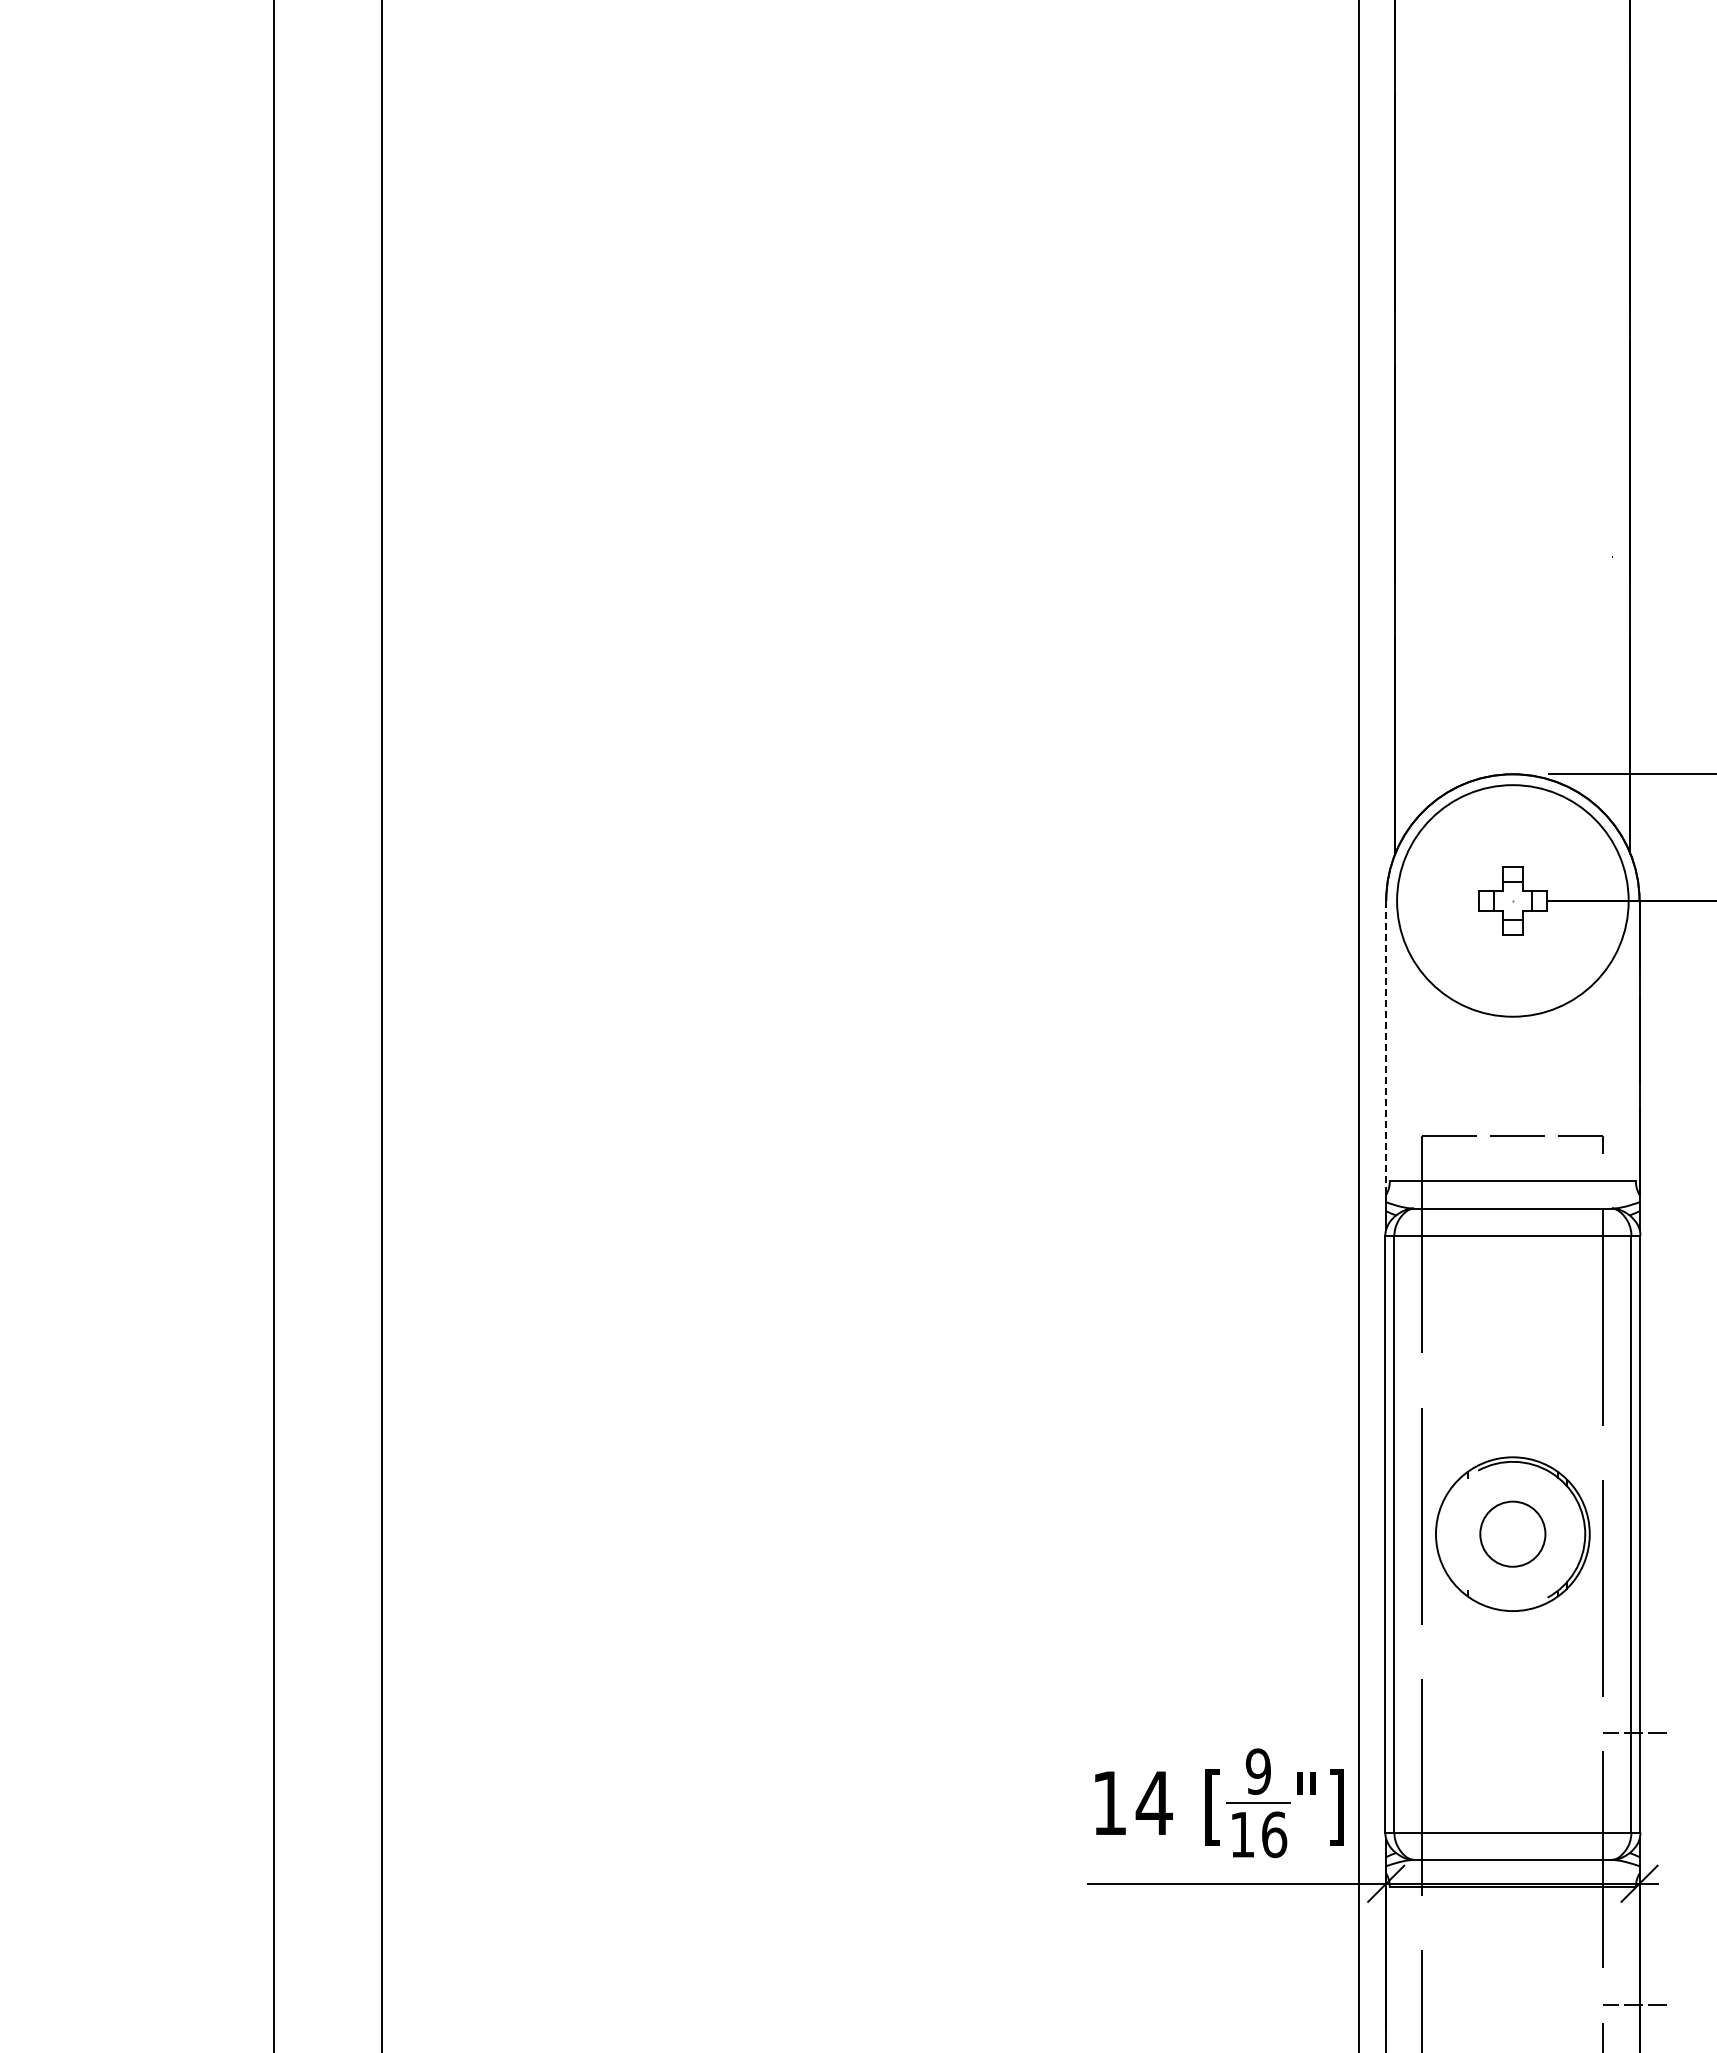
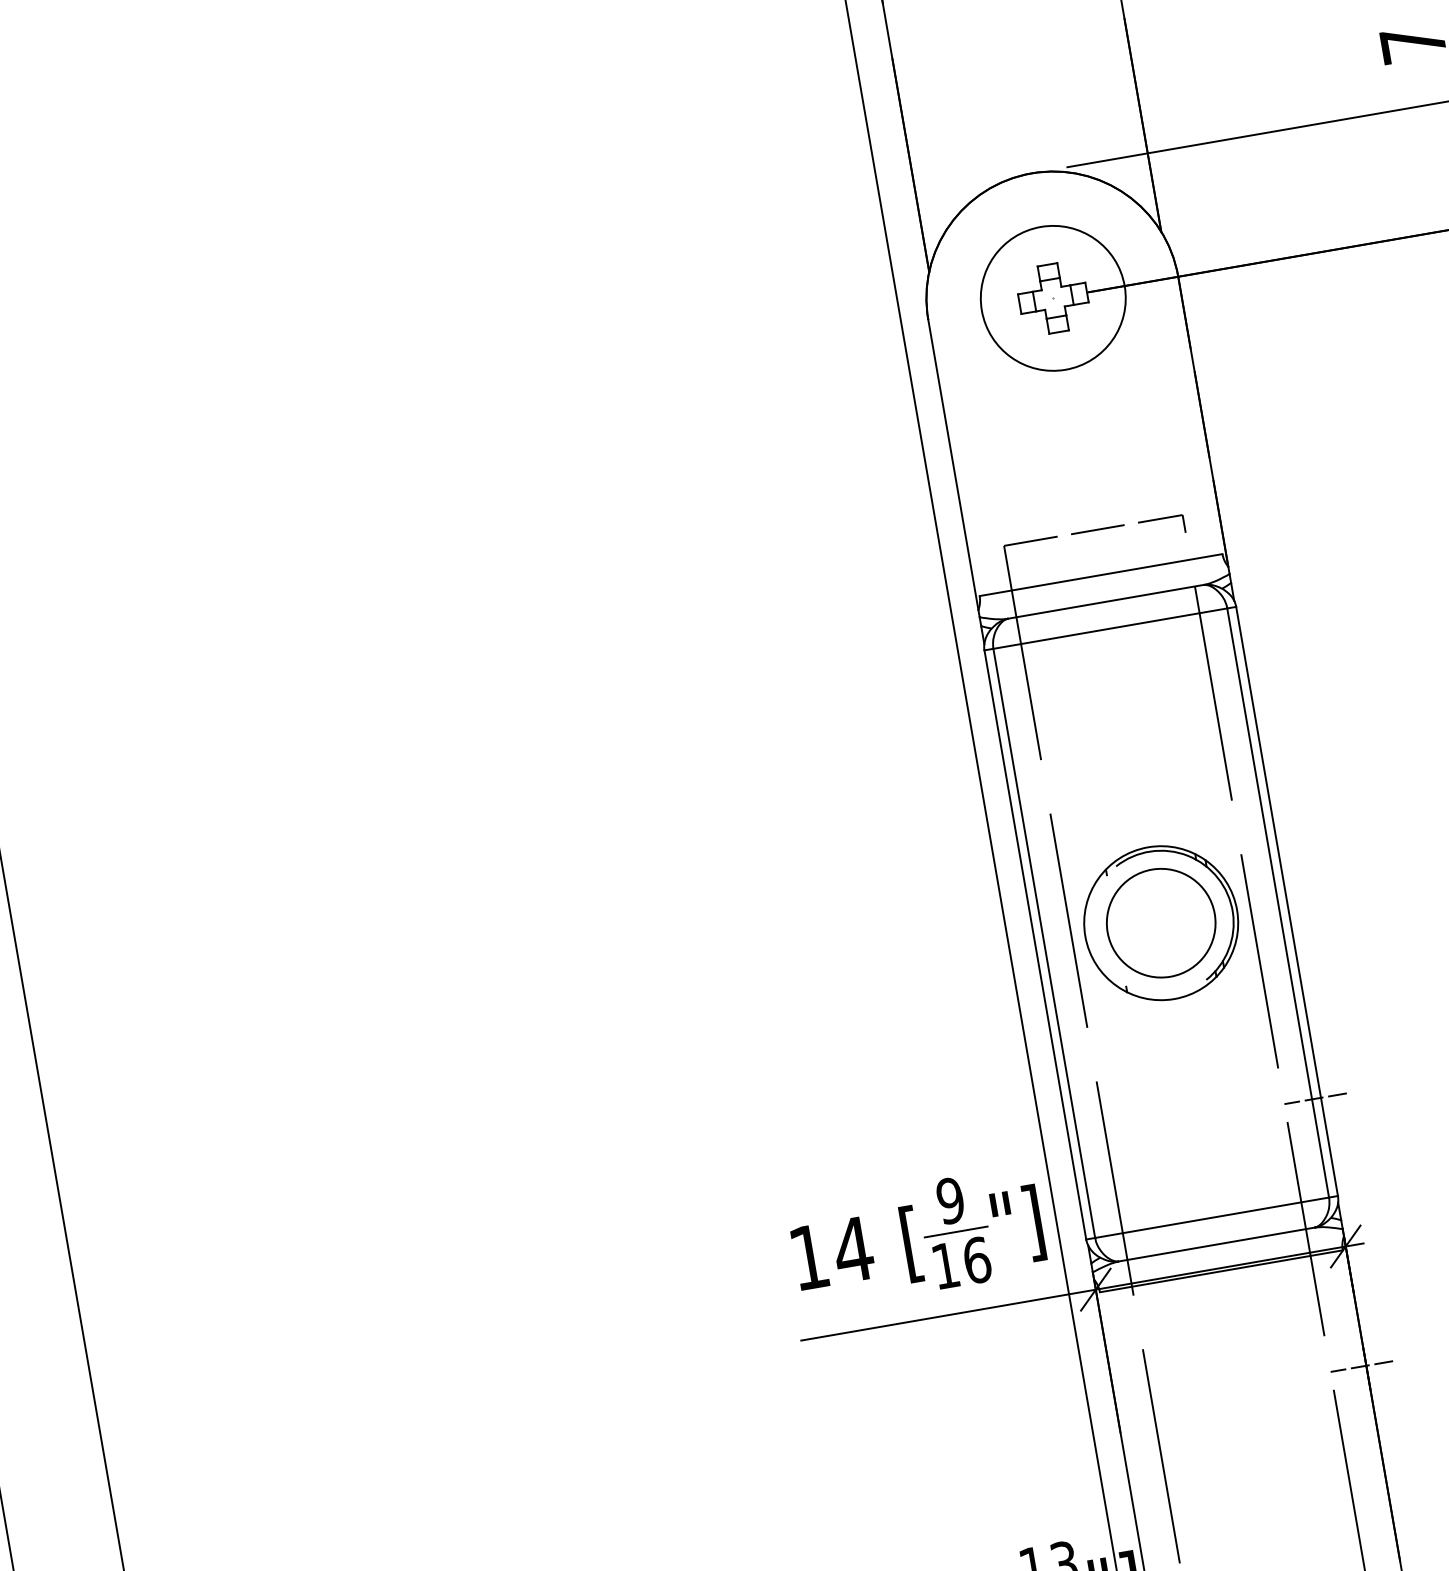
circle: (1512, 900) -> (1052, 297), size x0.62
line: (1386, 1048) -> (953, 465), dashed -> solid
circle: (1512, 1533) -> (1160, 922), size x1.67

